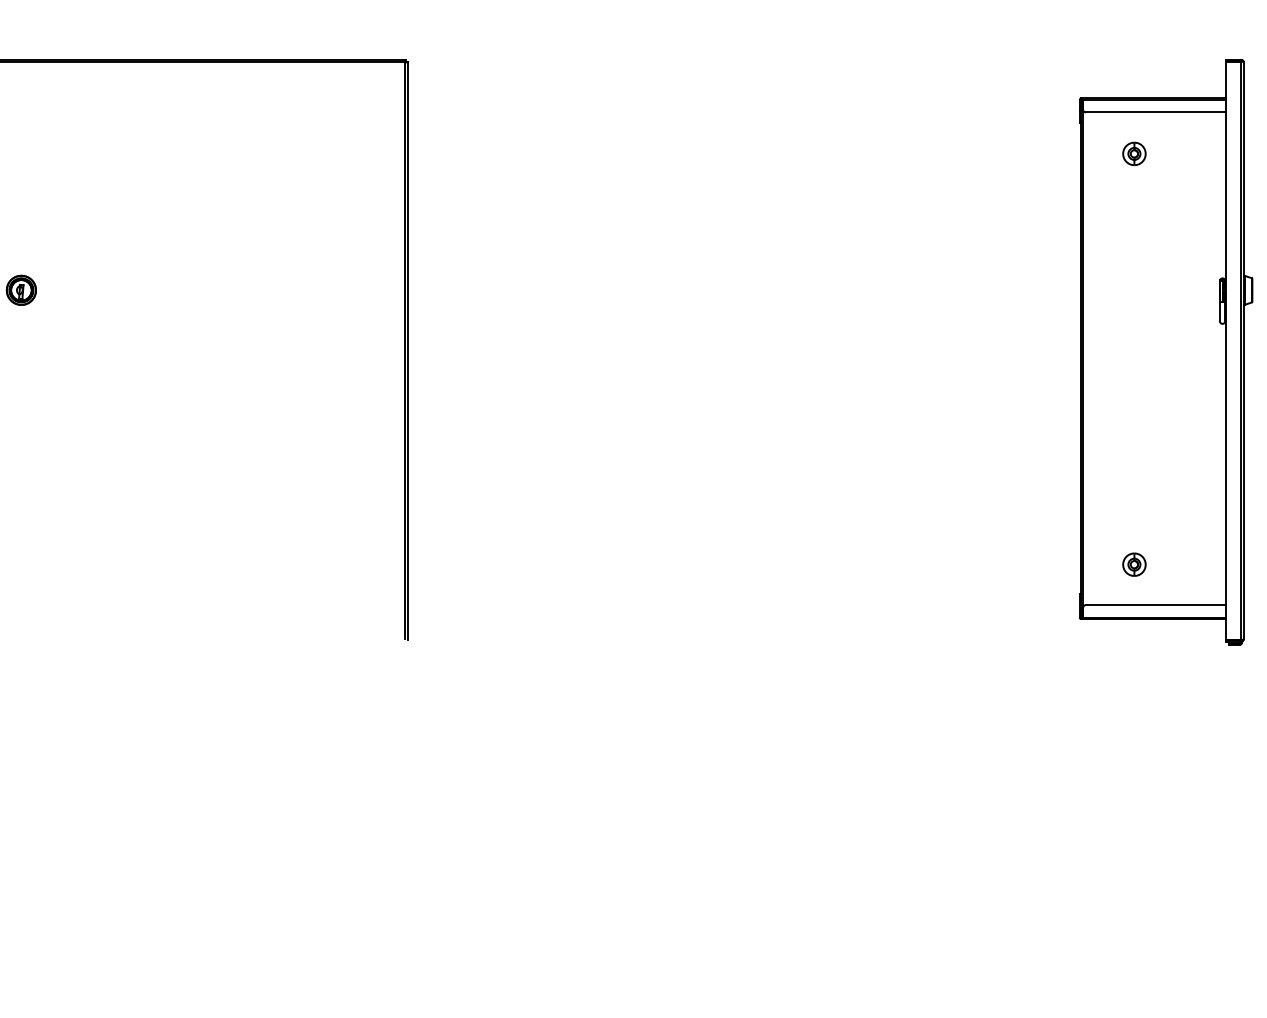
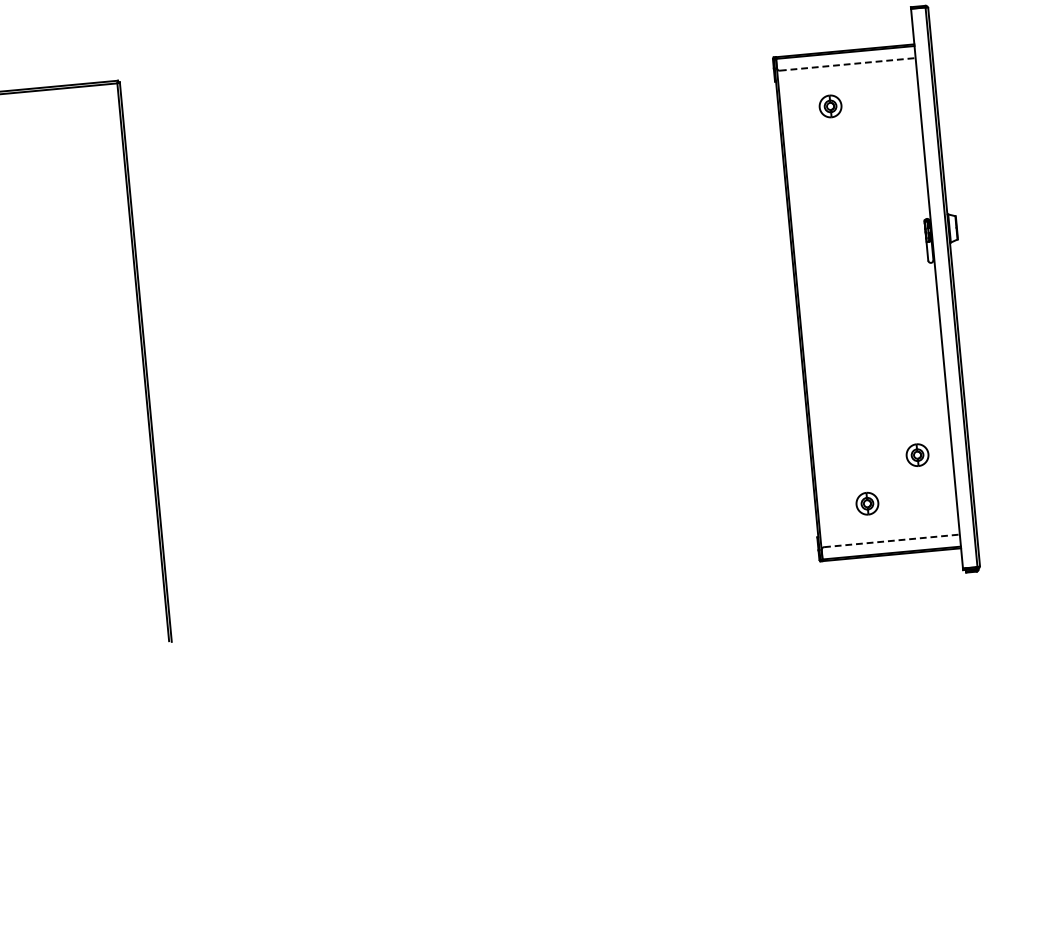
line: (1156, 112) -> (848, 64), solid -> dashed
part: (1190, 519) -> (917, 454), added
line: (1156, 605) -> (892, 541), solid -> dashed

